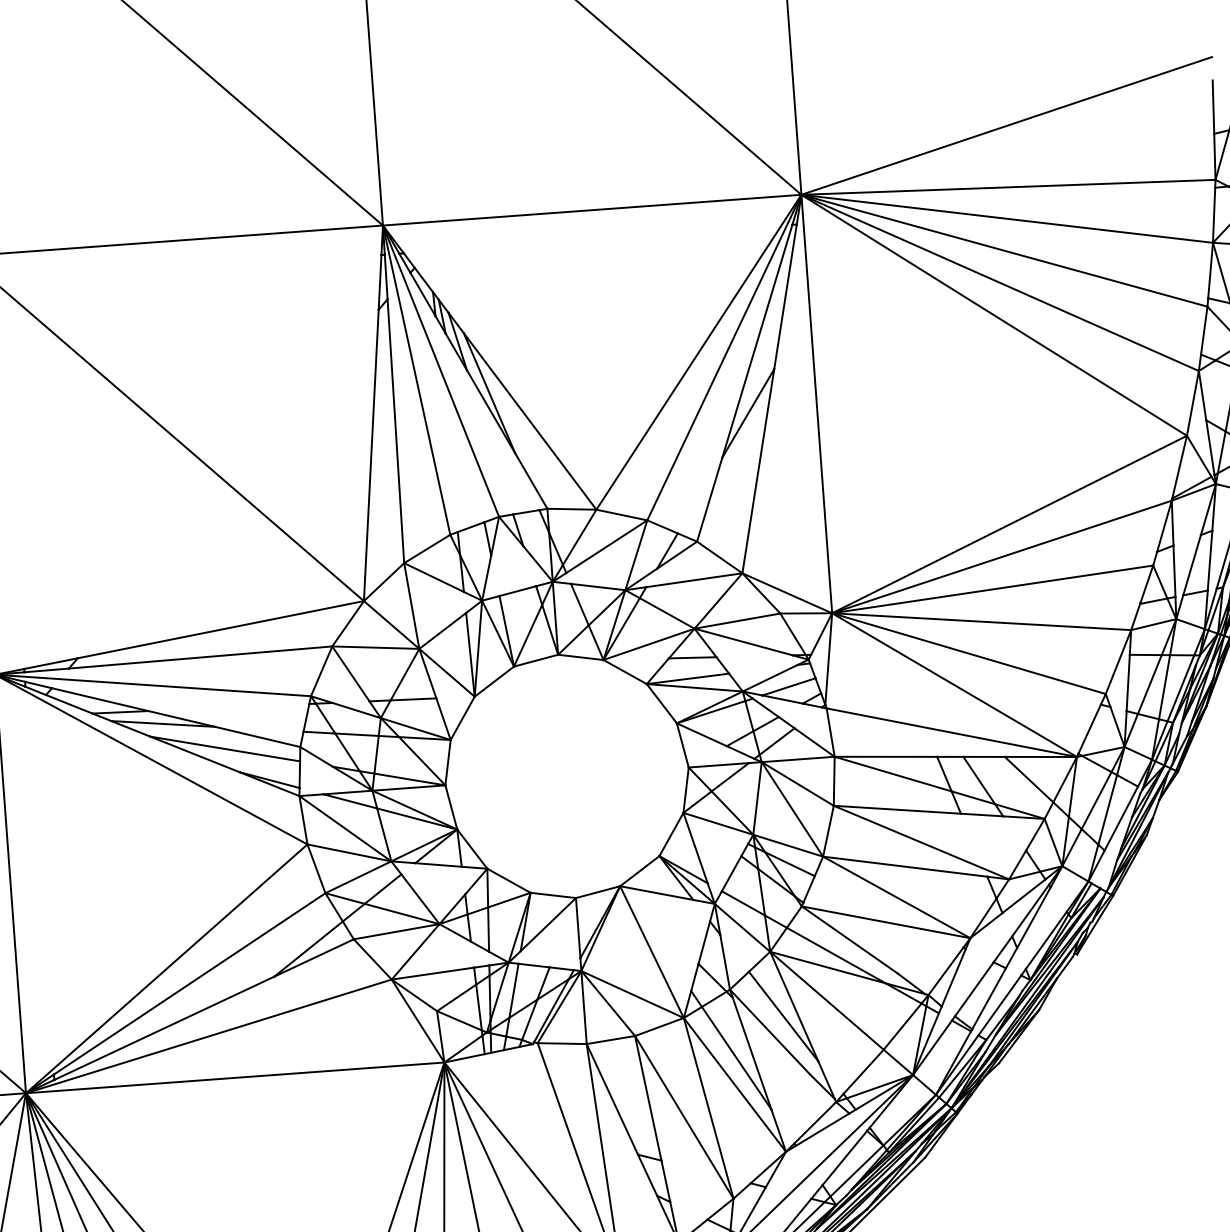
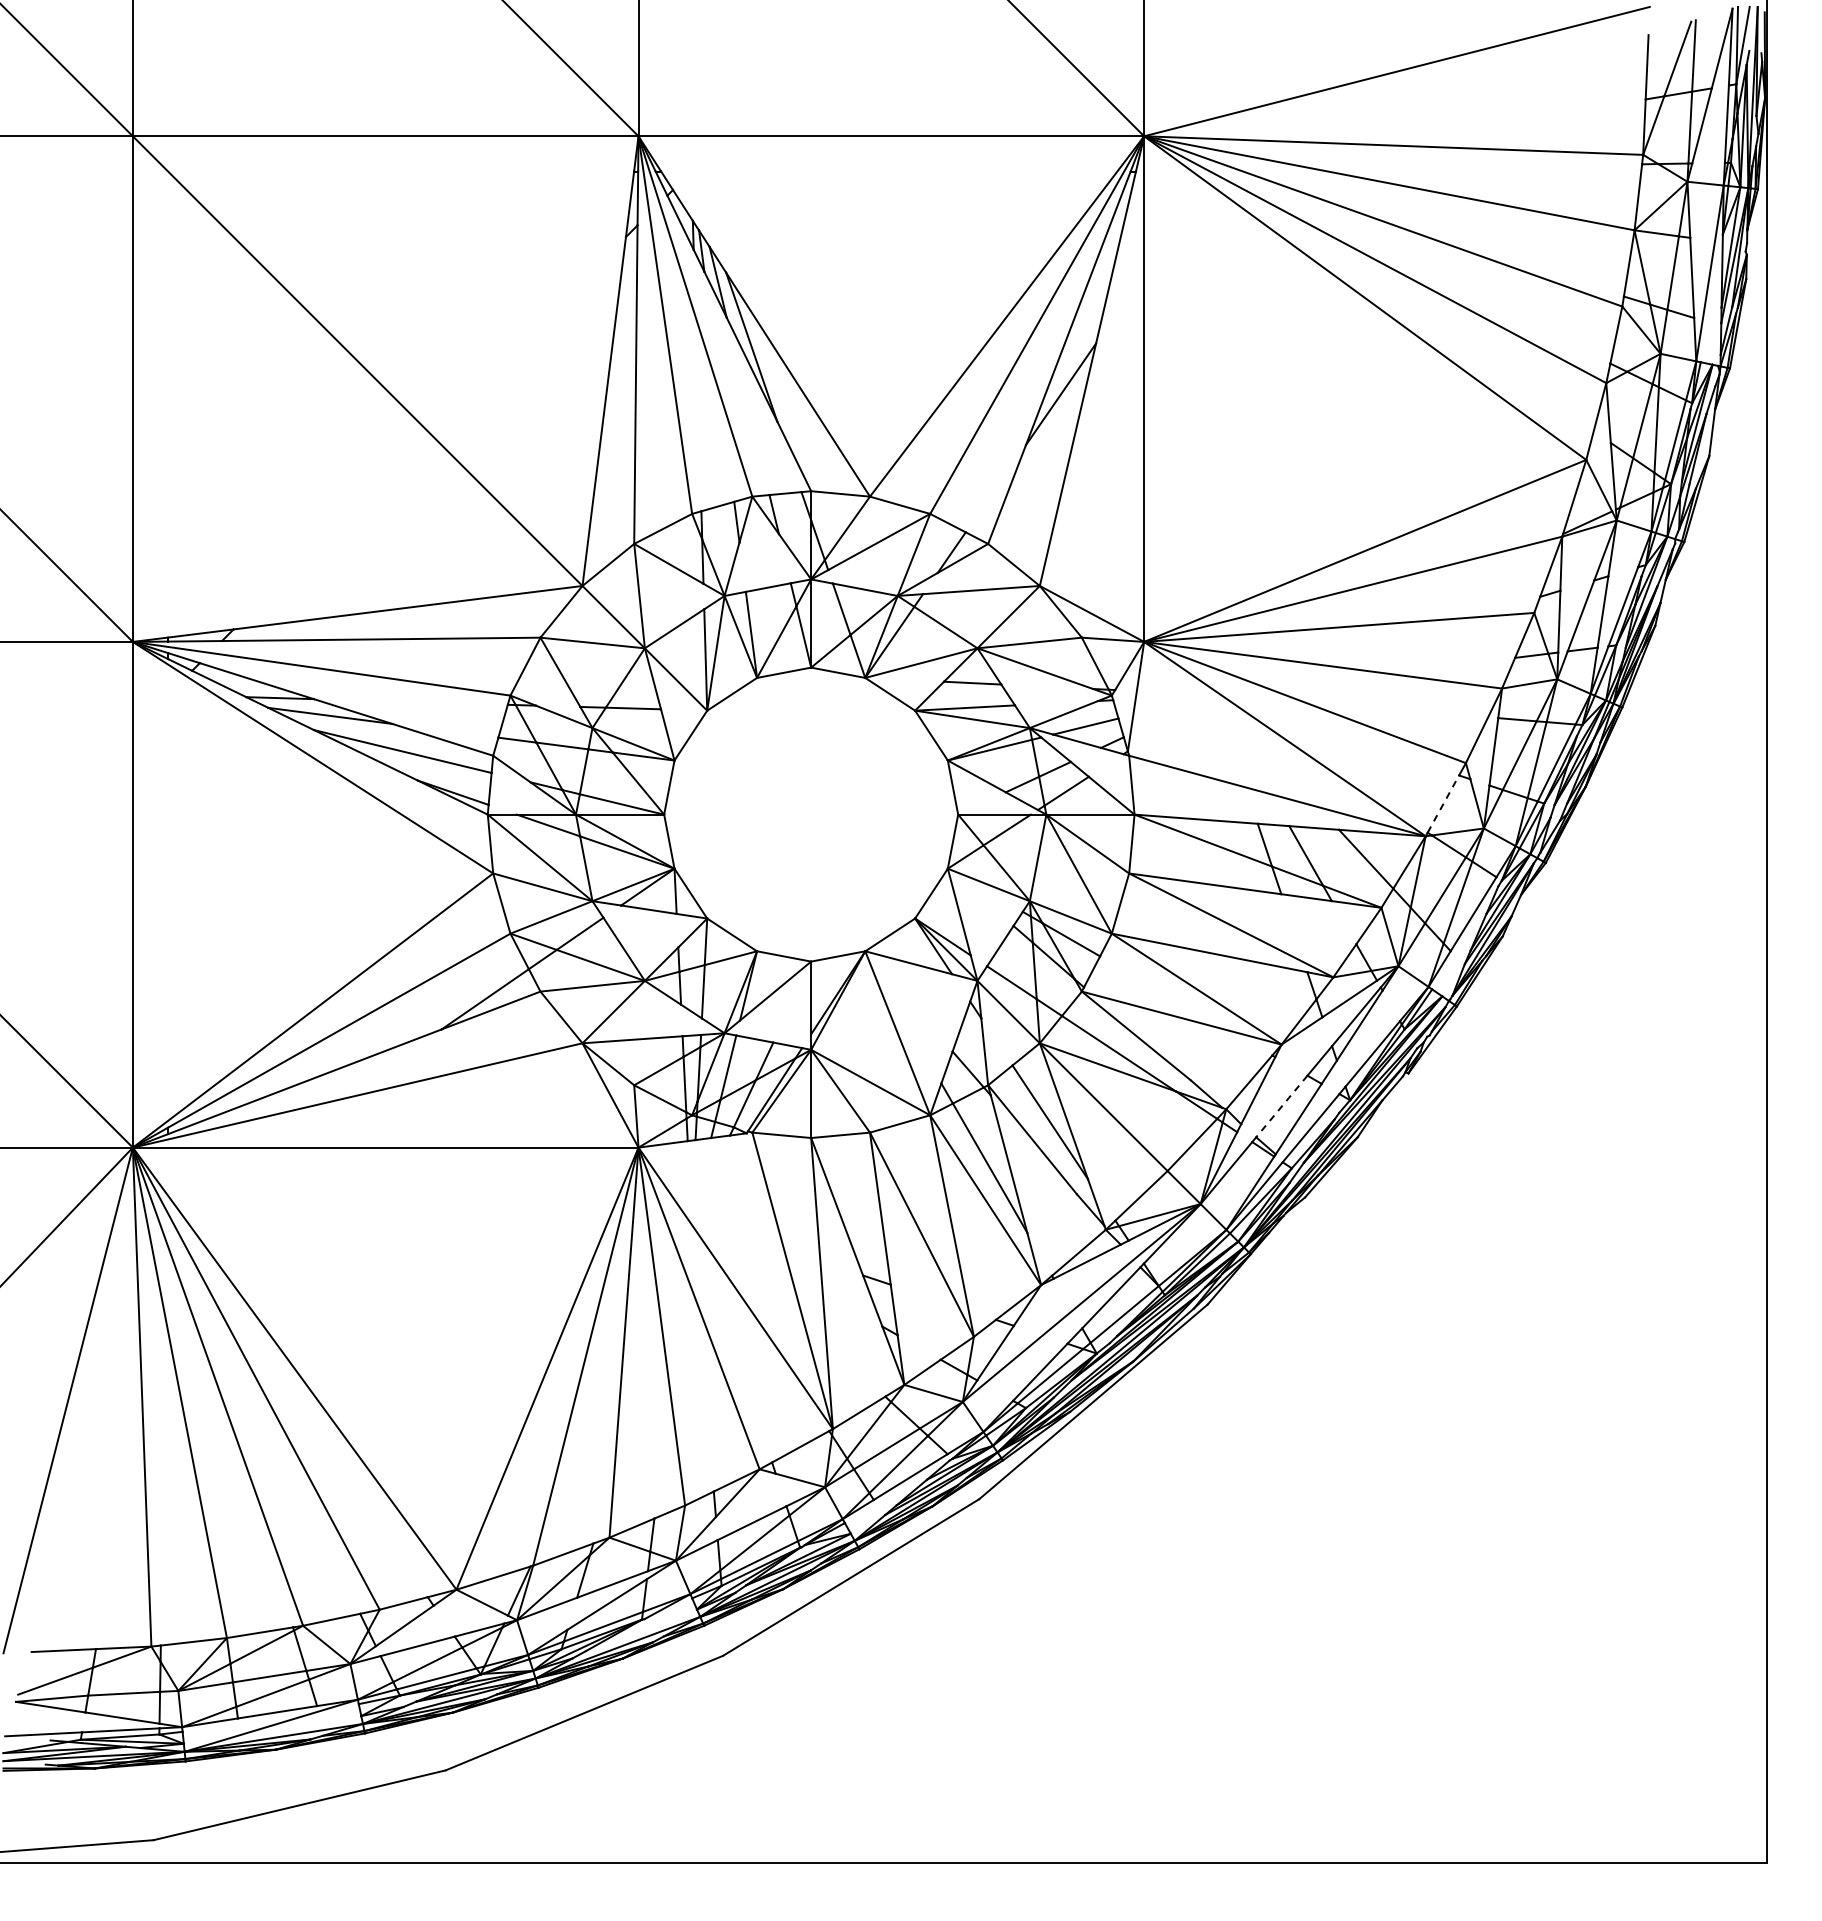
line: (1089, 729) -> (1443, 804), solid -> dashed
line: (974, 989) -> (1281, 1106), solid -> dashed

